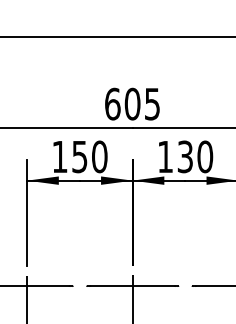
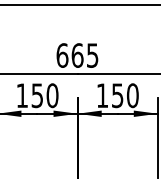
text: (132, 103) -> (77, 55), 605 -> 665
text: (185, 156) -> (117, 95), 130 -> 150

